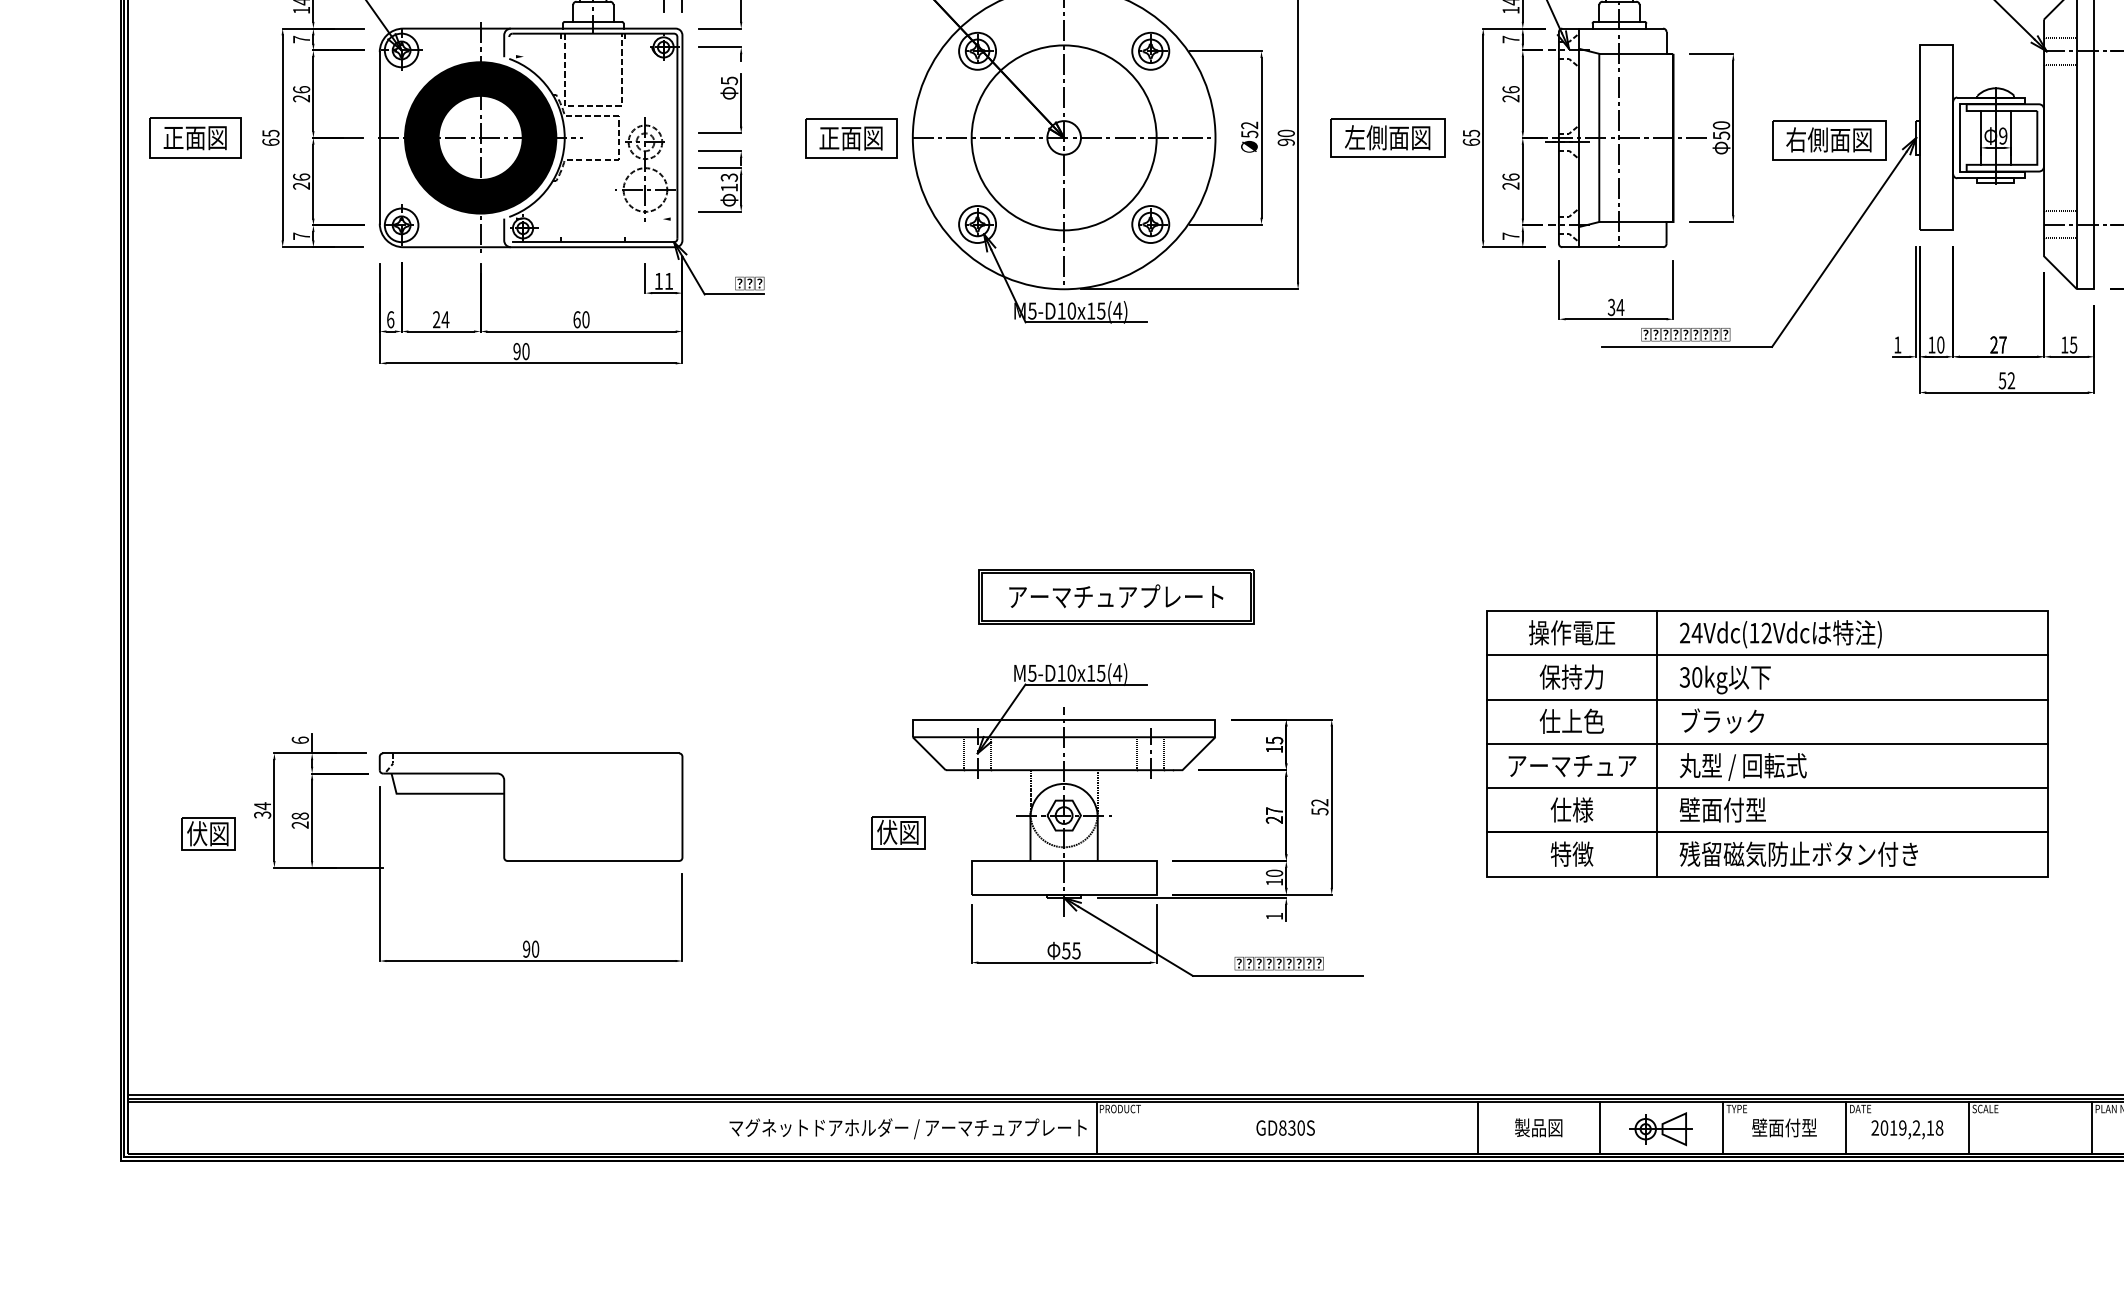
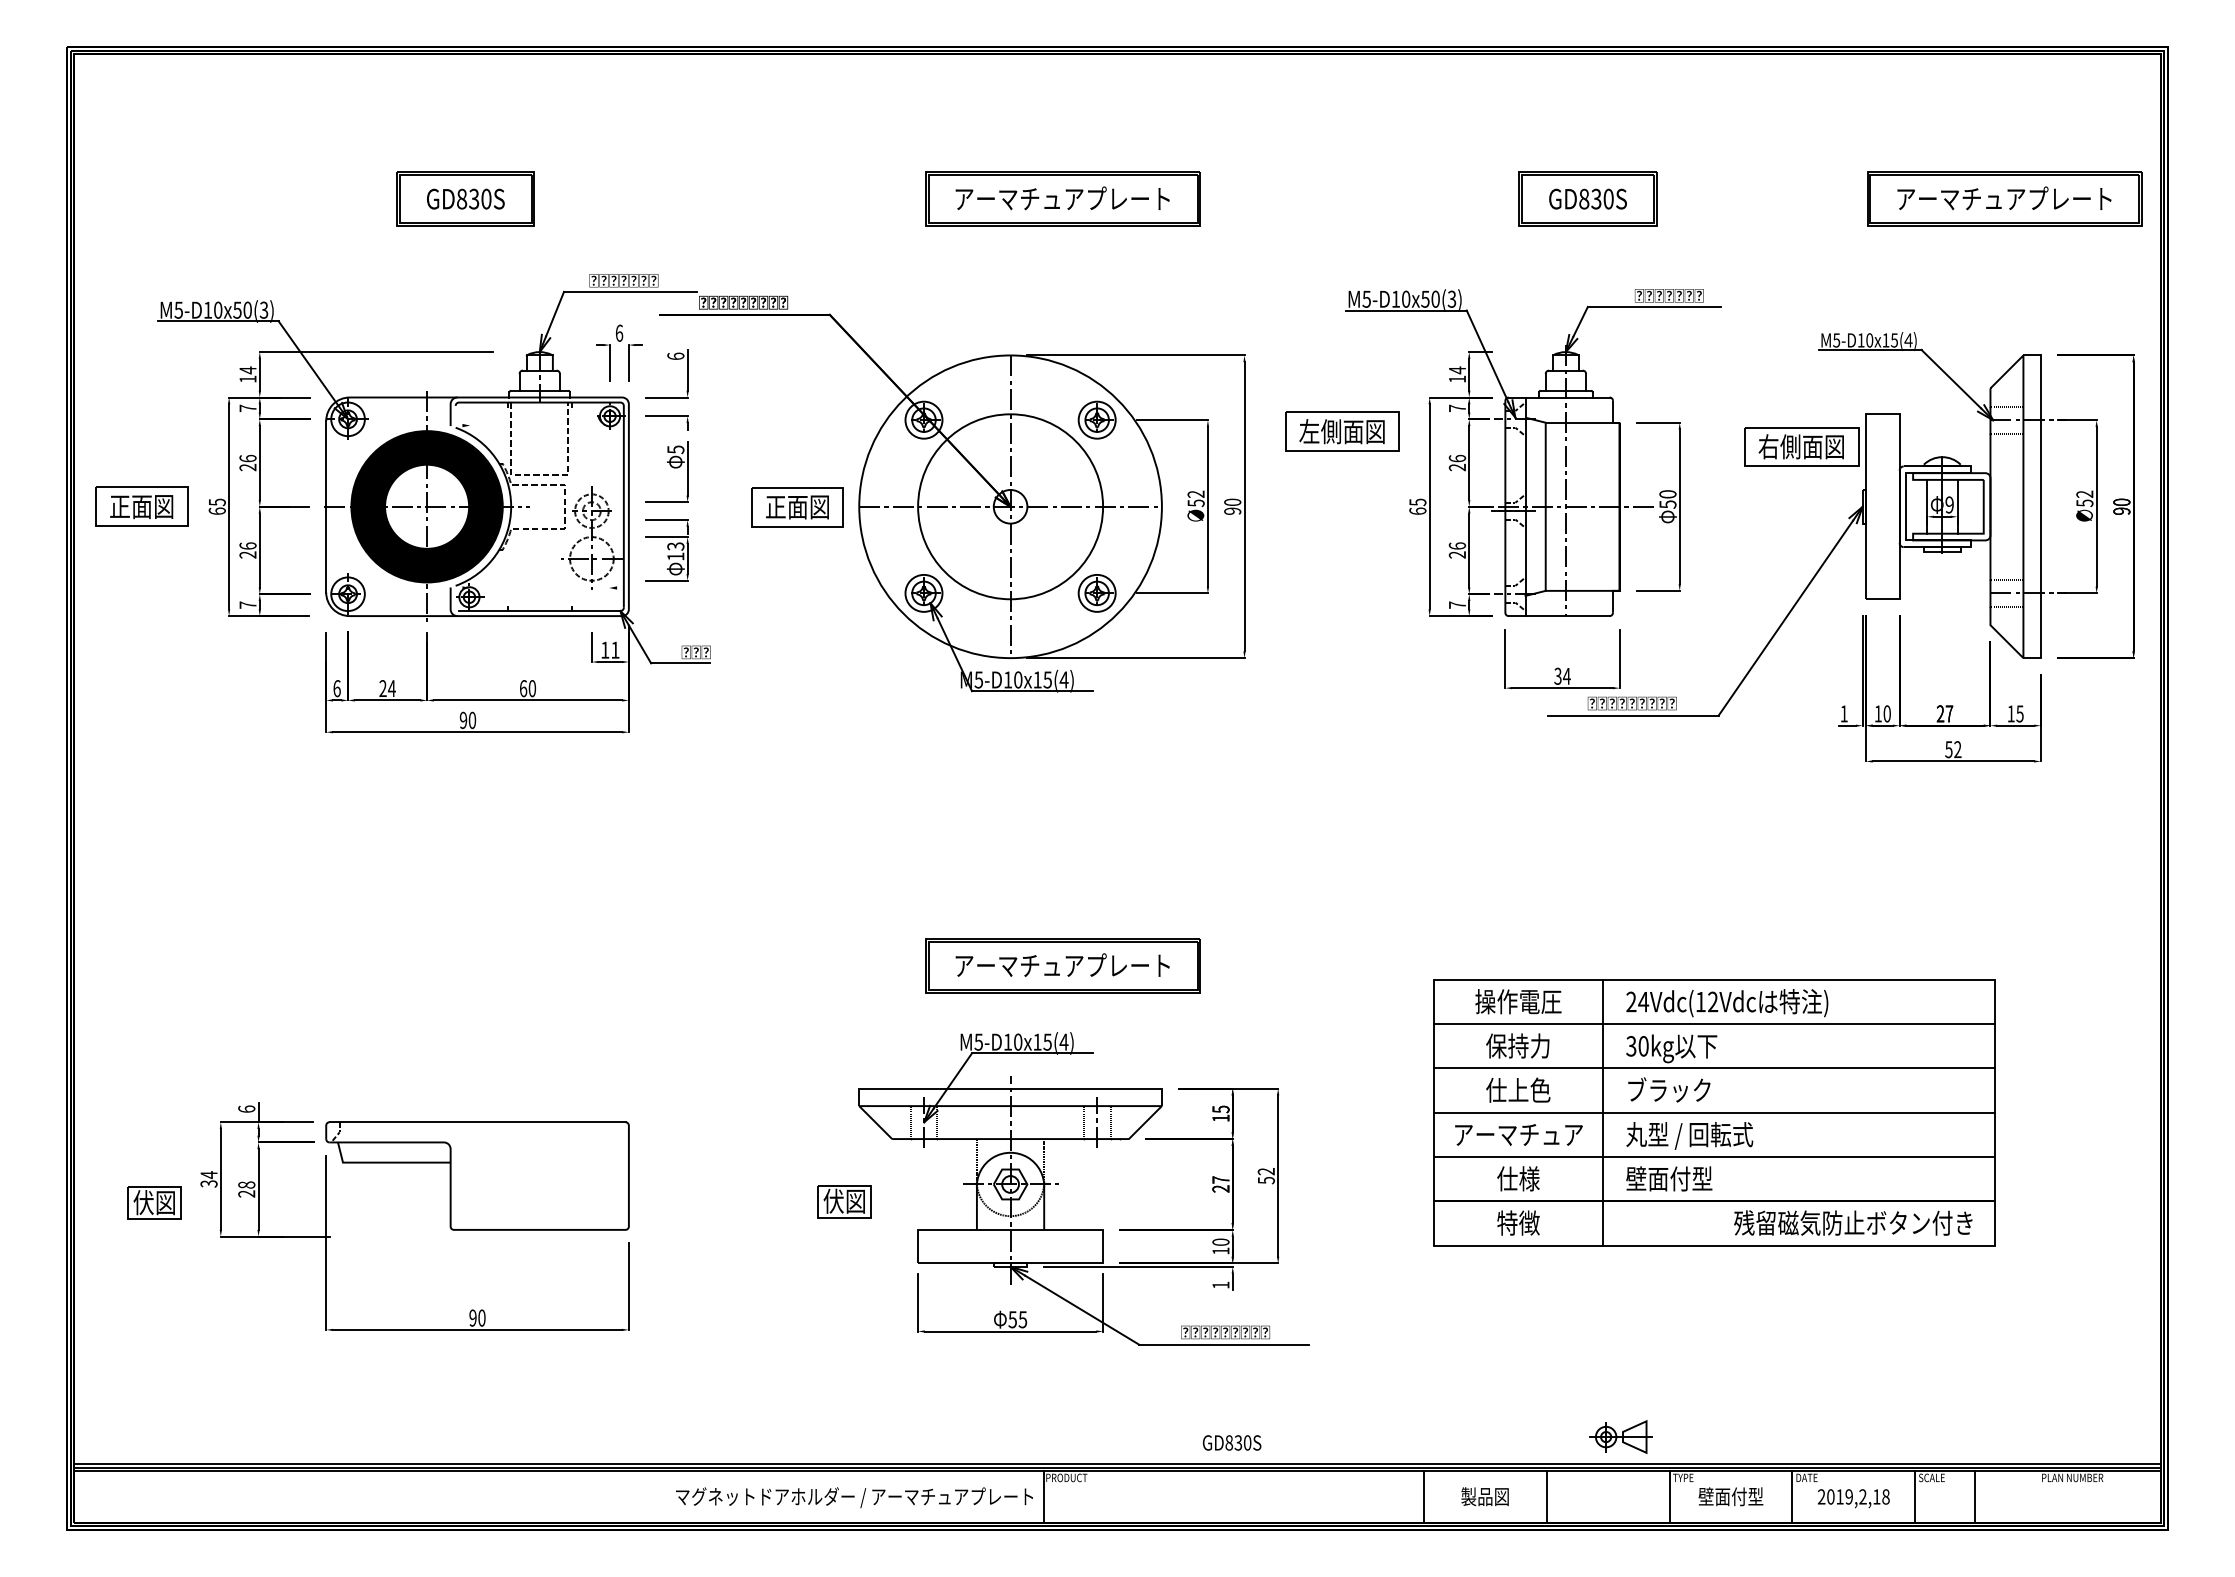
part: (1388, 137) -> (1342, 431), moved
part: (1829, 139) -> (1801, 446), moved
text: (1799, 853) -> (1853, 1222), moved
text: (1286, 1127) -> (1232, 1442), moved
line: (2092, 1127) -> (1975, 1496), moved
part: (1660, 1128) -> (1620, 1436), moved

